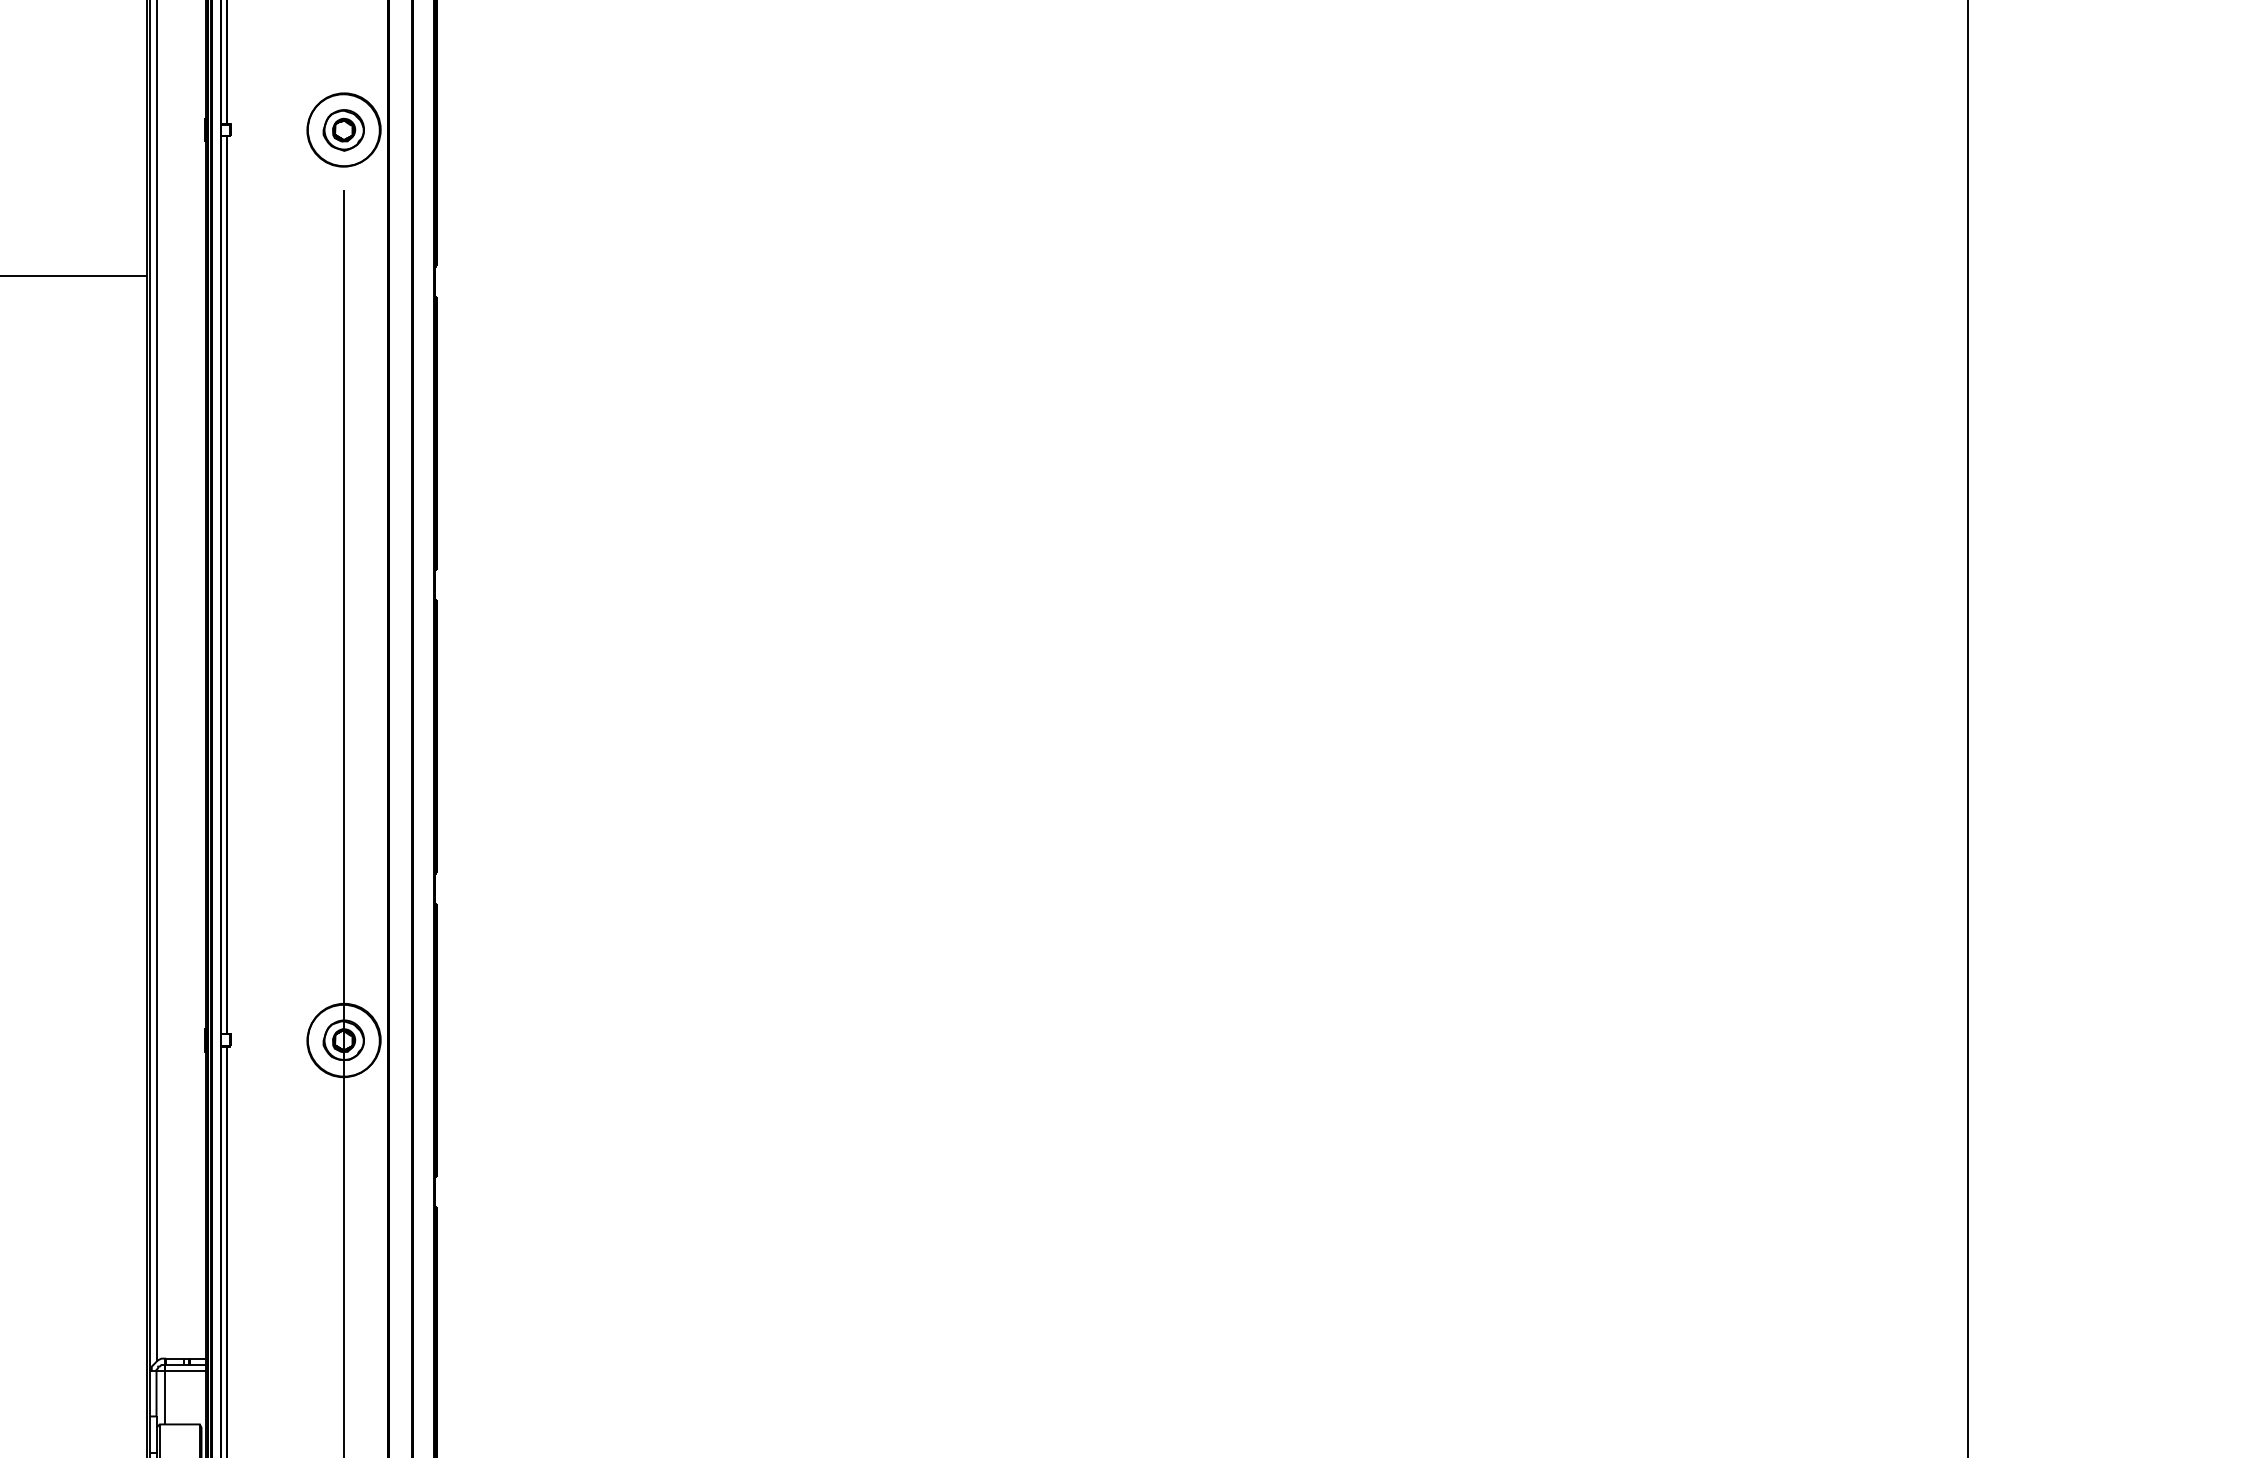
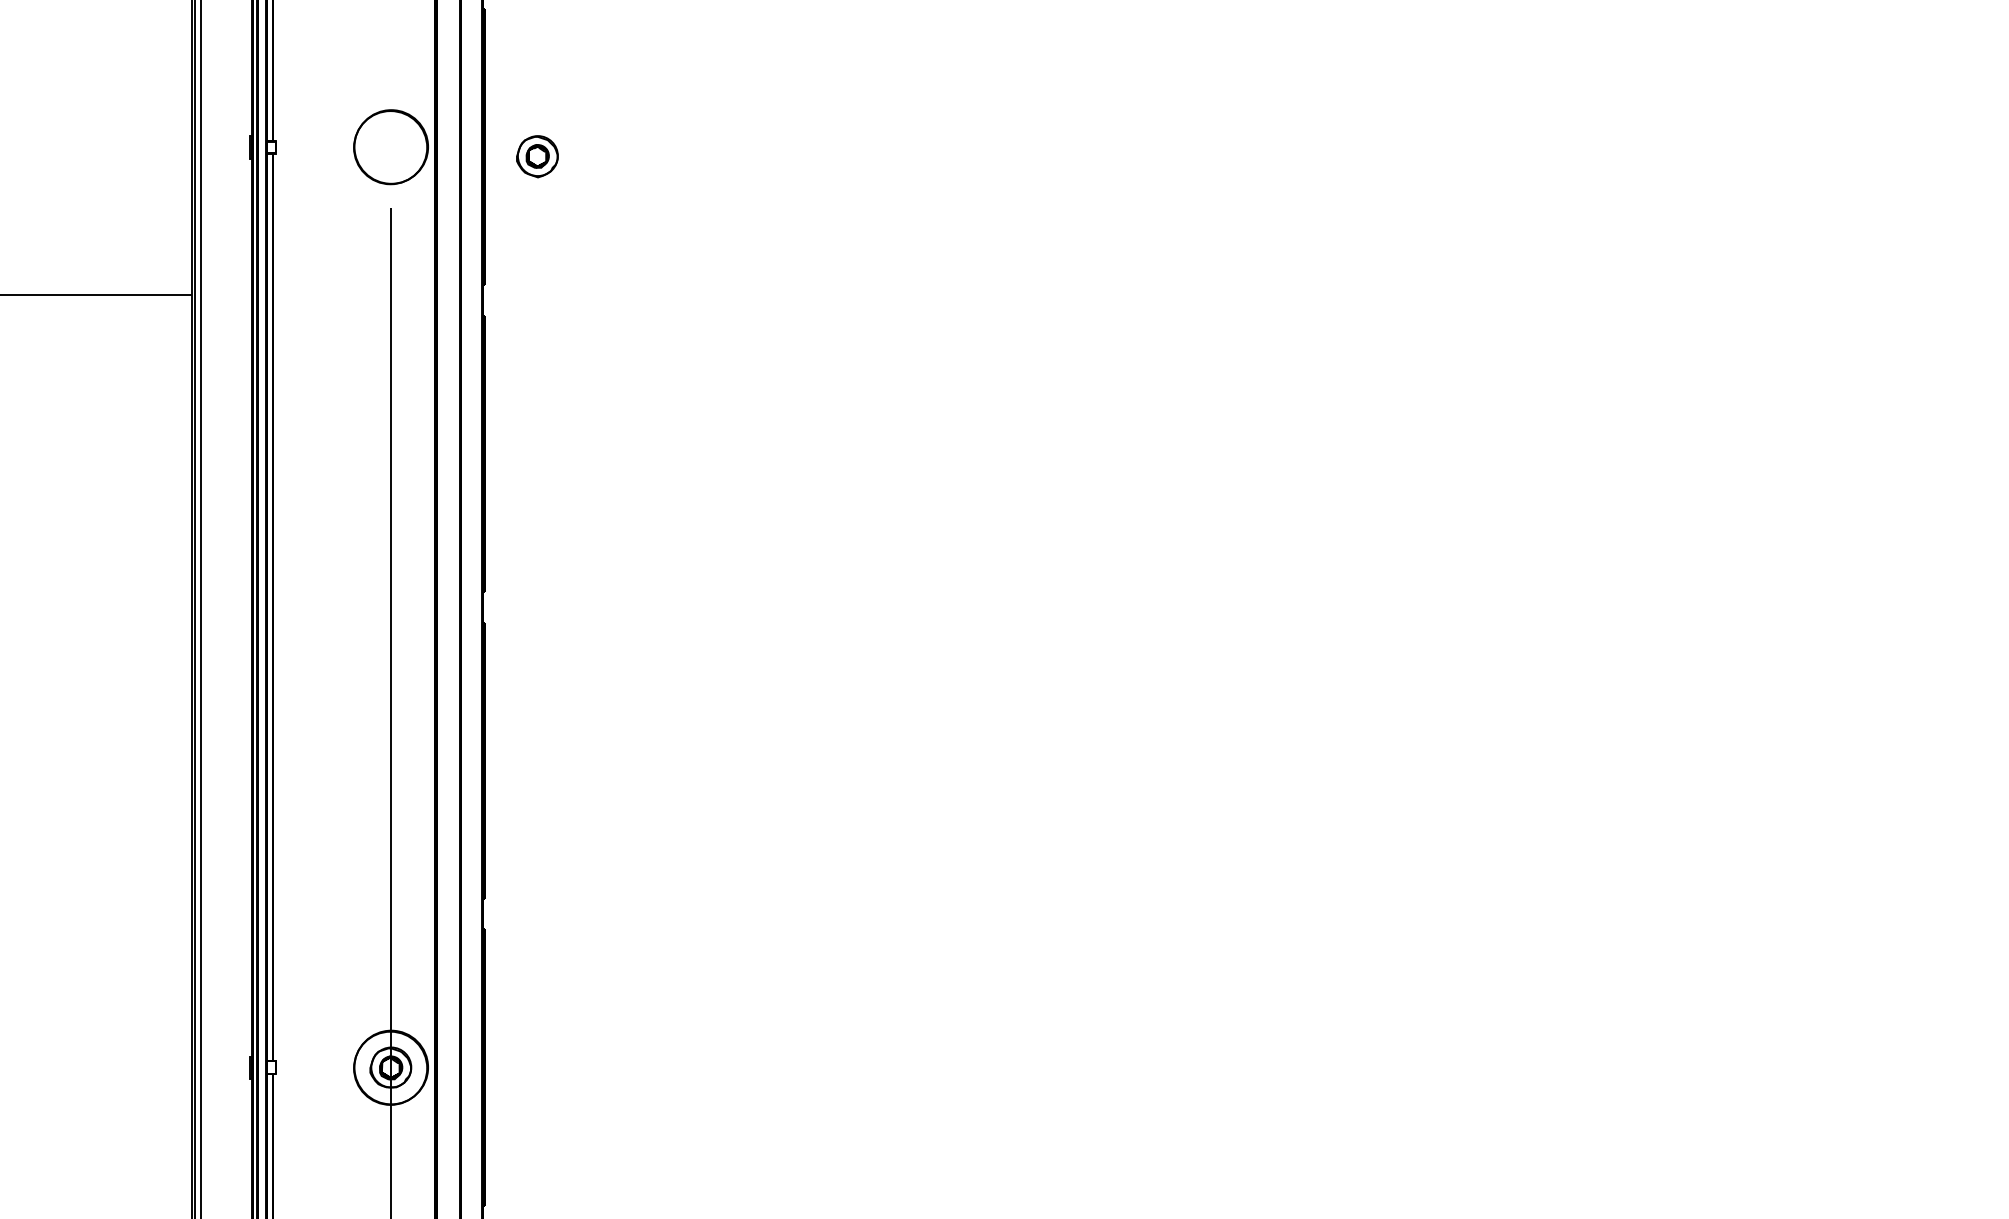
part: (343, 130) -> (537, 156), moved

